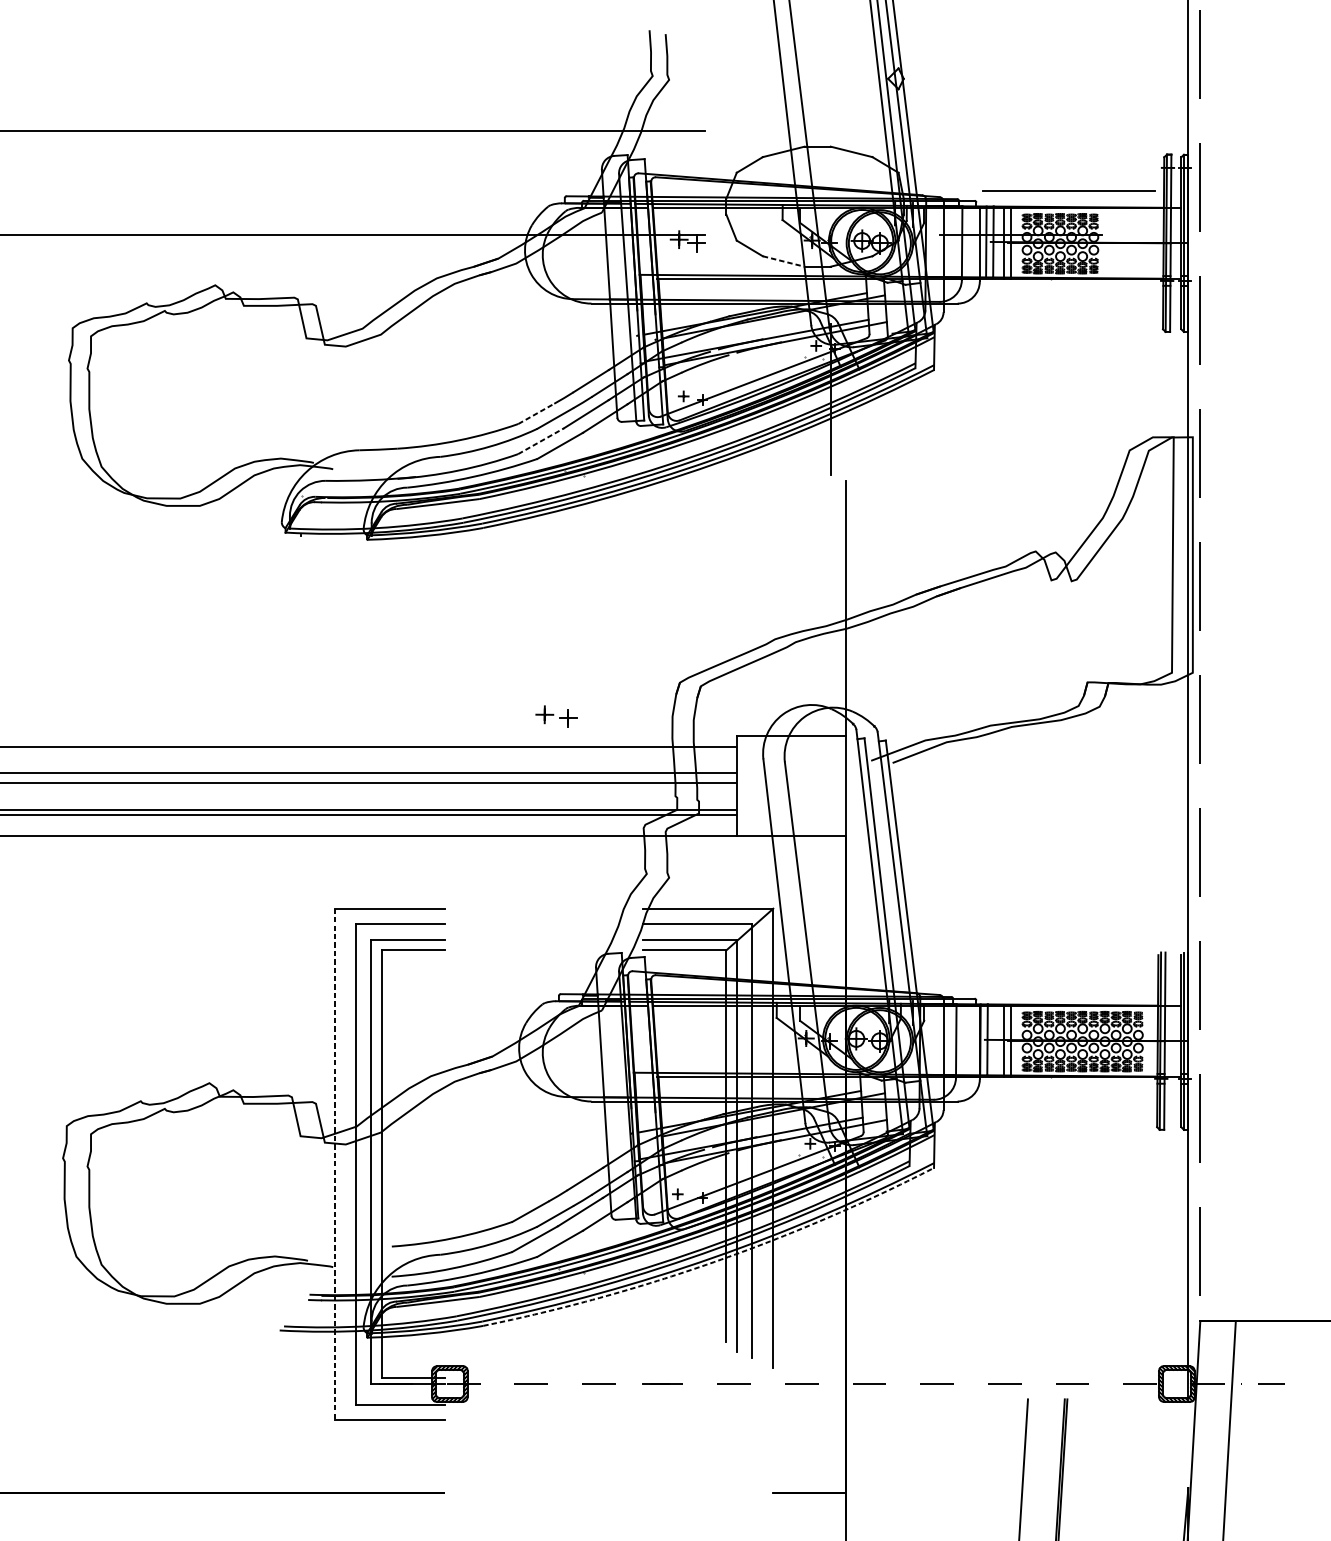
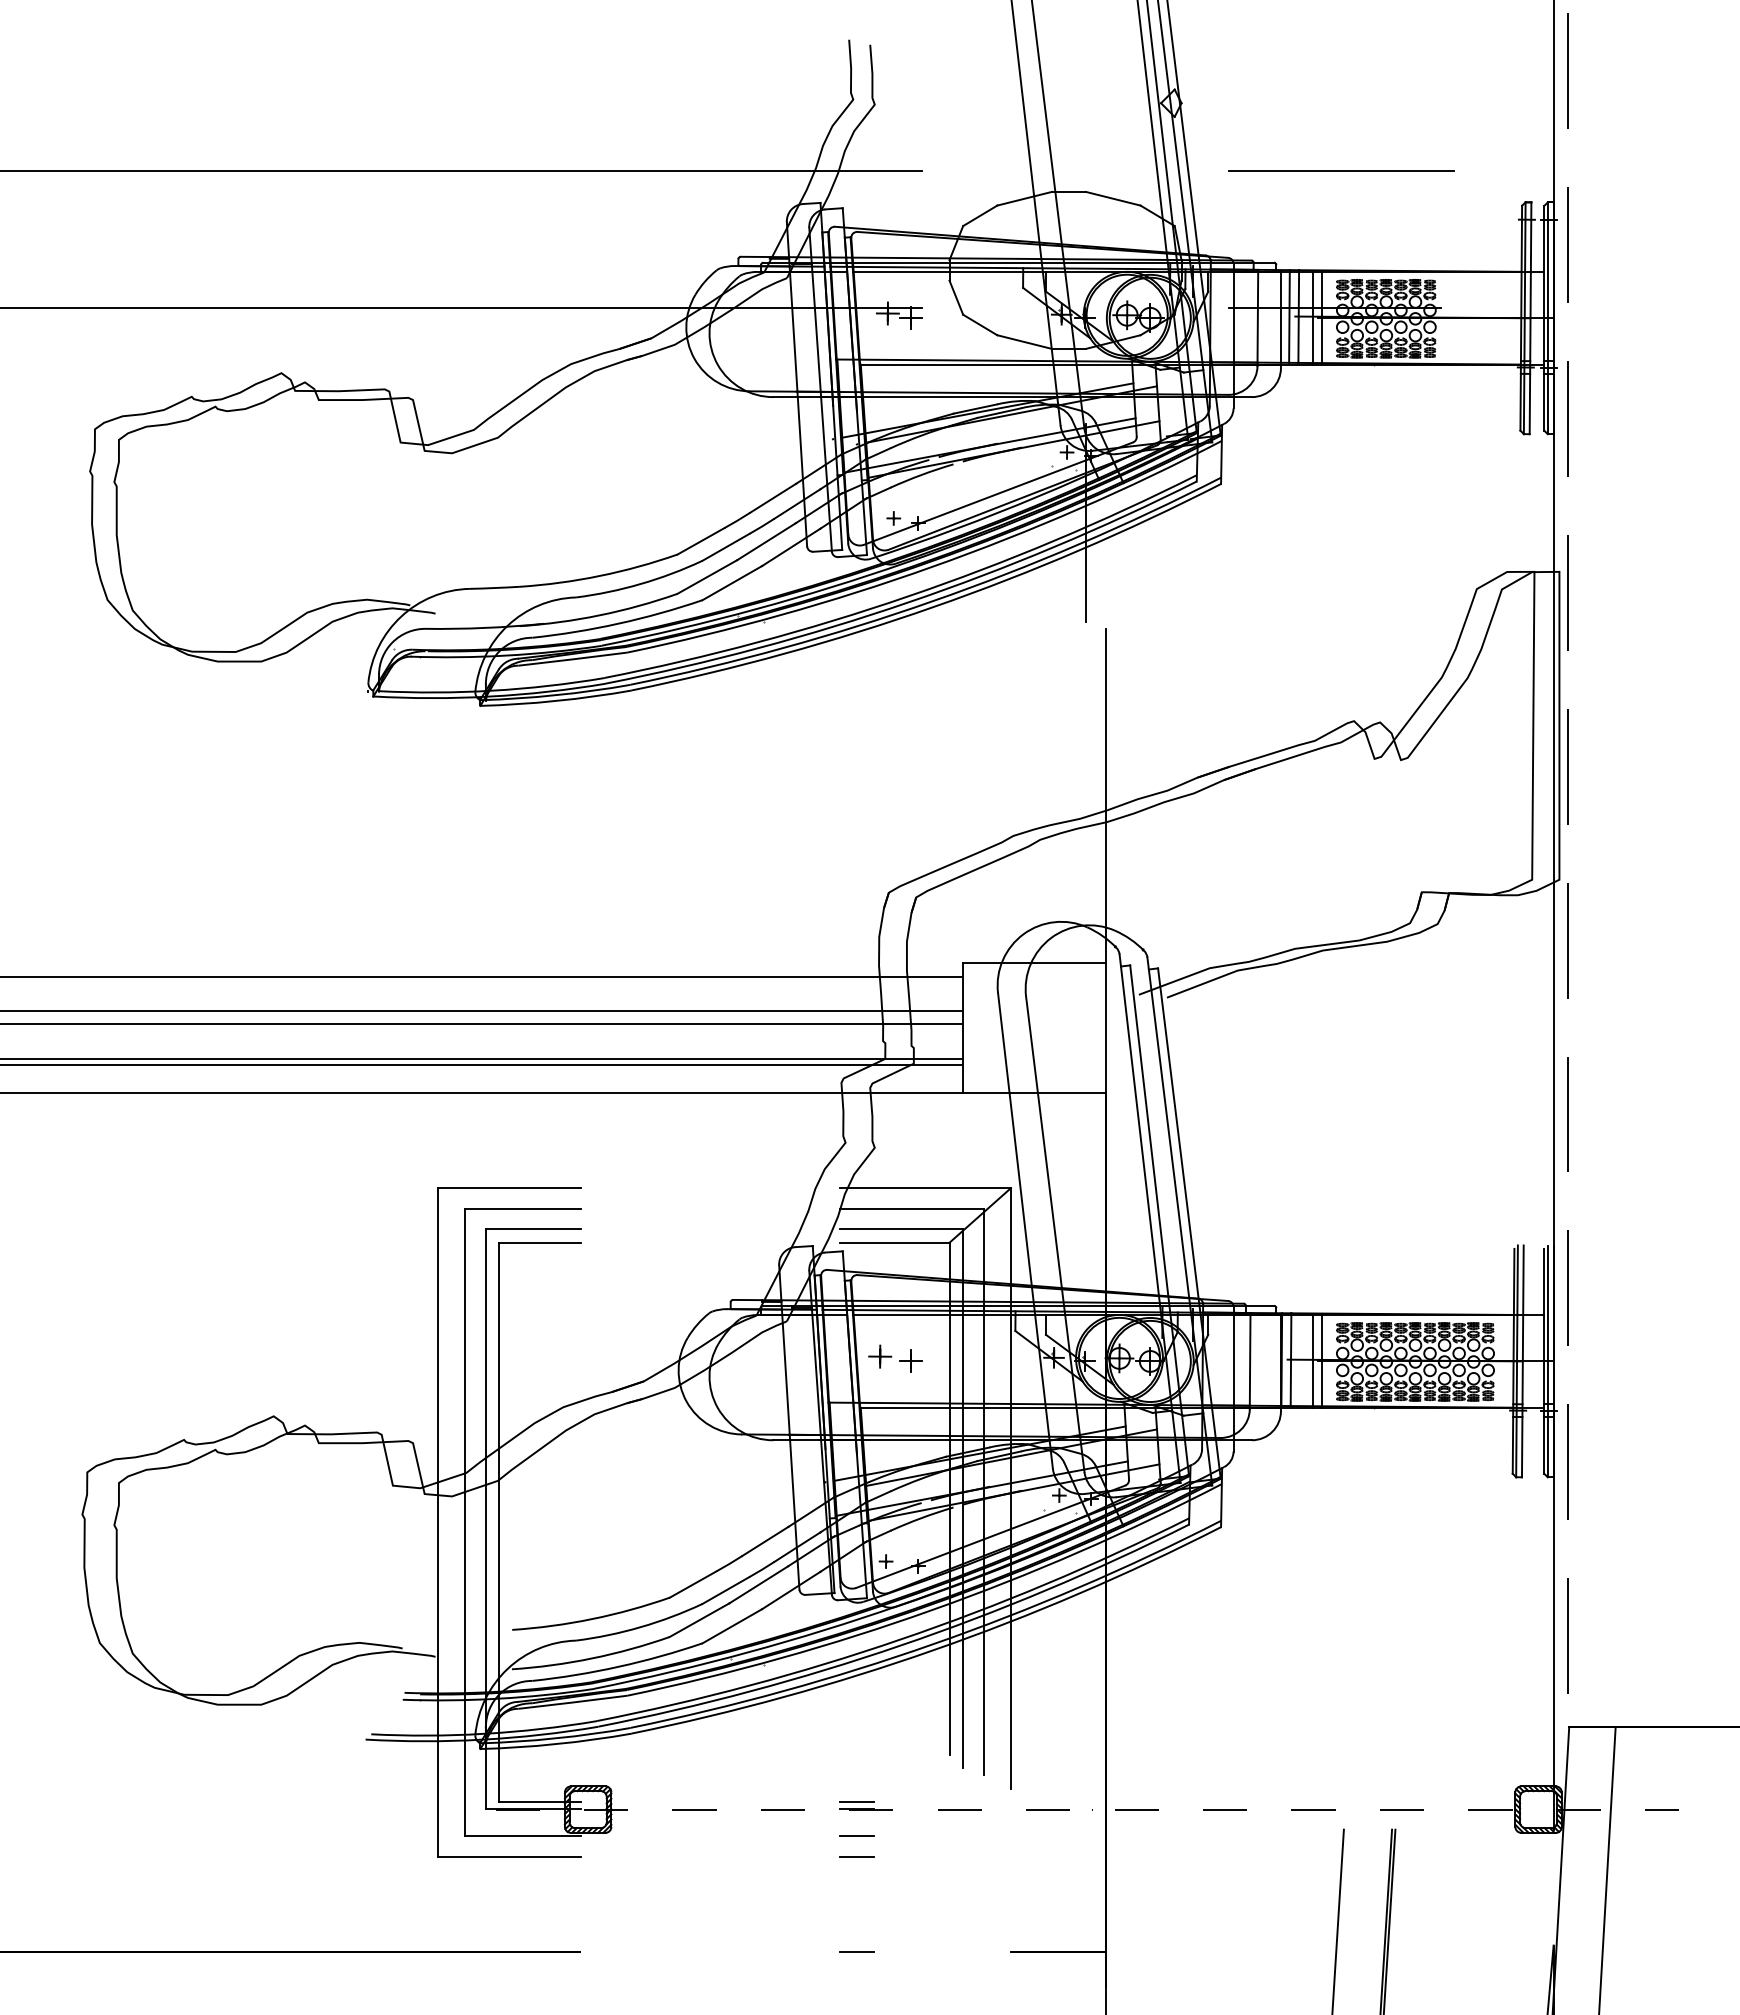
line: (1068, 189) -> (1341, 170), moved
line: (784, 261) -> (1025, 342), dashed -> solid
line: (536, 414) -> (701, 541), dashed -> solid
line: (541, 440) -> (707, 576), dashed -> solid
part: (556, 716) -> (895, 1358), moved
line: (334, 1165) -> (437, 1523), dashed -> solid
arc: (714, 1262) -> (933, 1650), dashed -> solid
line: (655, 1378) -> (857, 1802), added
line: (655, 1404) -> (857, 1836), added
line: (655, 1419) -> (856, 1856), added
line: (655, 1493) -> (857, 1952), added

